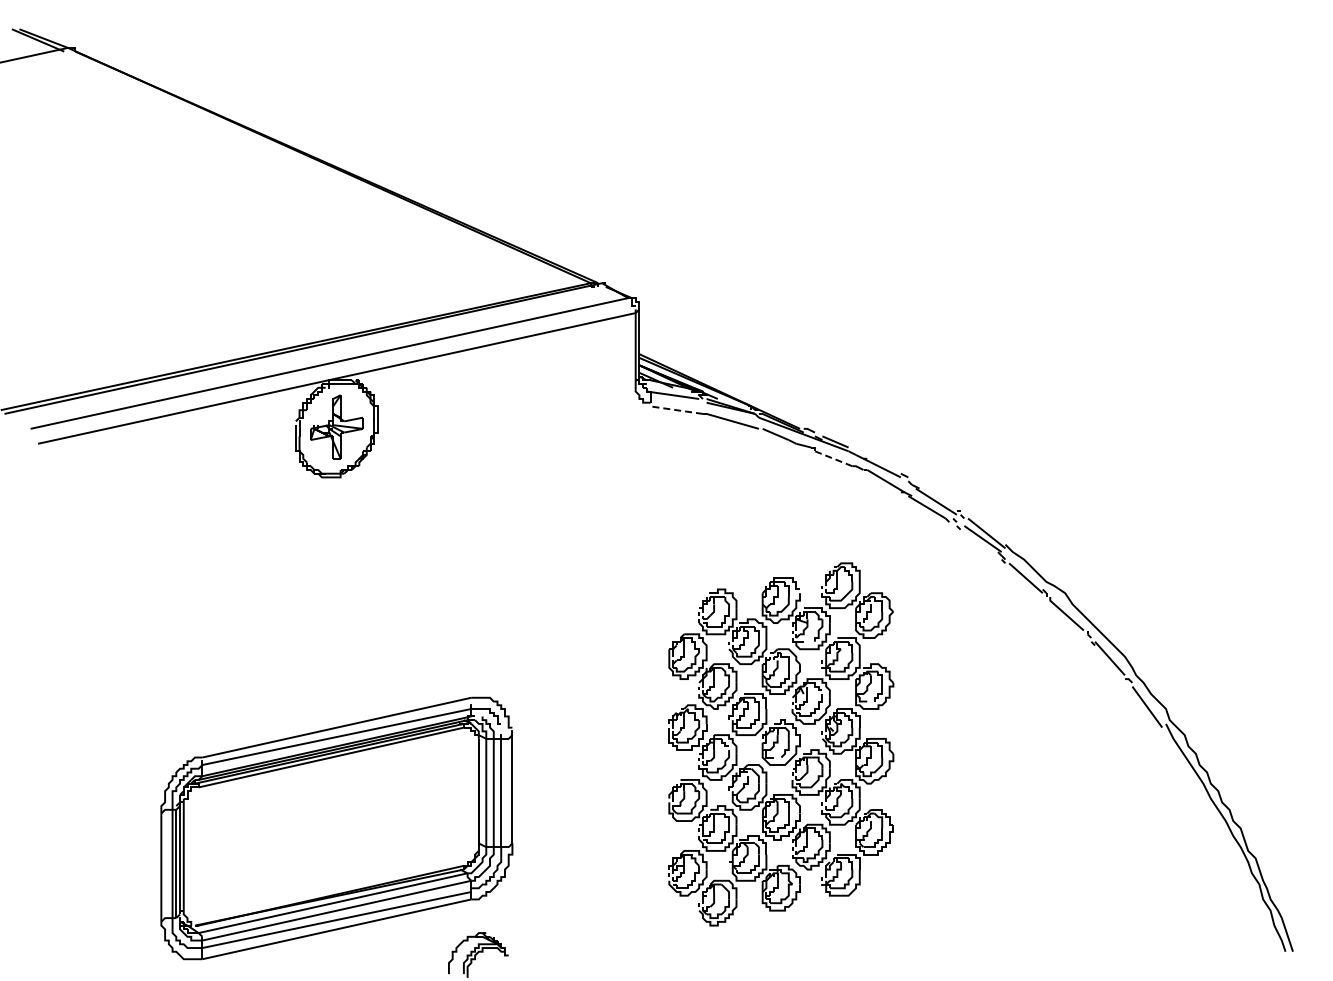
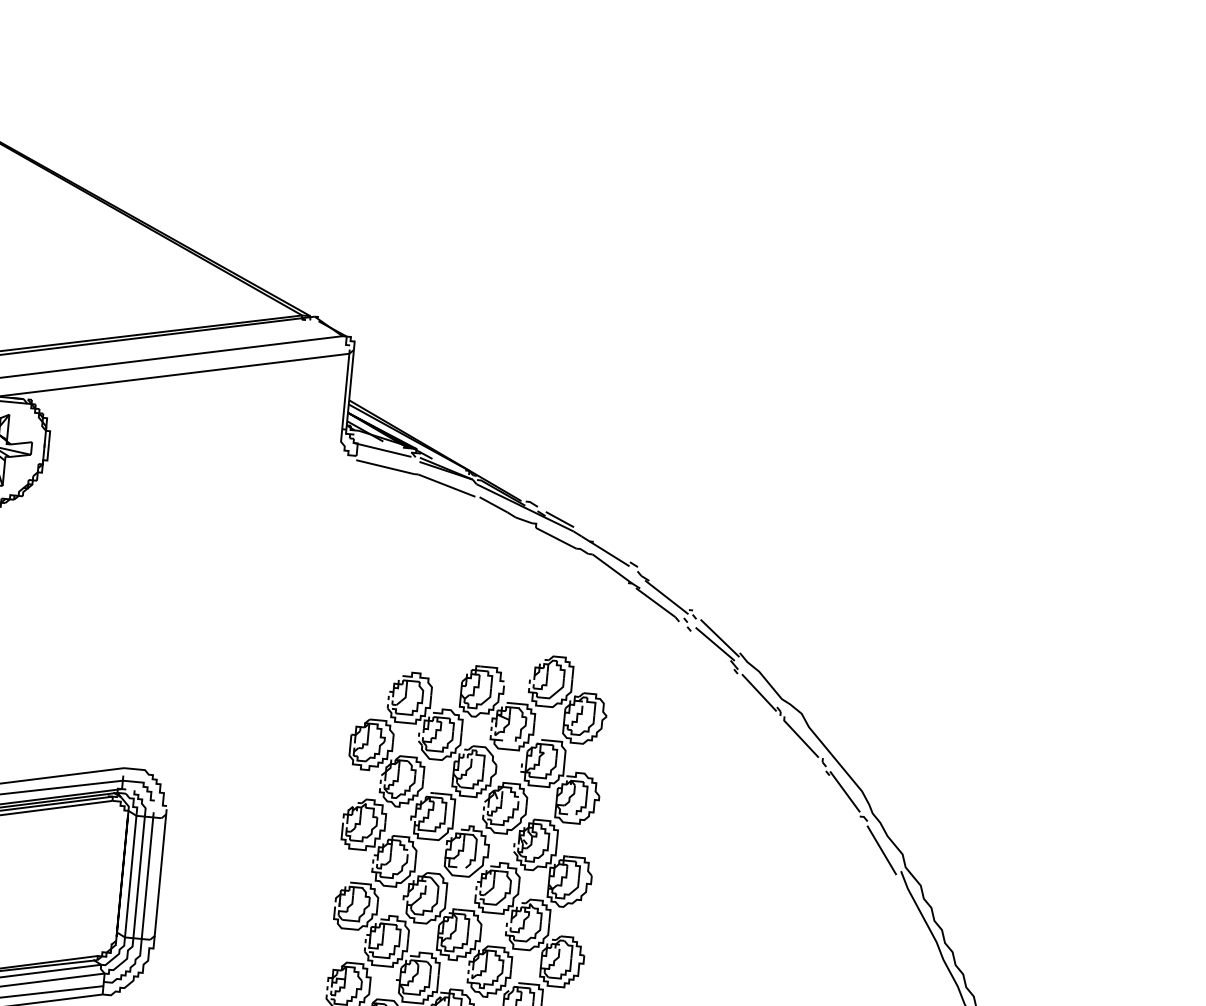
line: (676, 410) -> (384, 467), dashed -> solid
line: (833, 458) -> (555, 537), dashed -> solid

